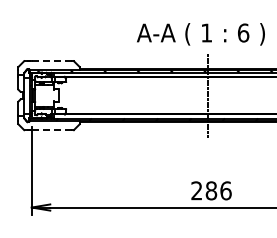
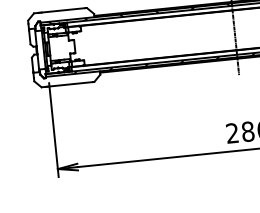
line: (51, 61) -> (63, 10), dashed -> solid
line: (52, 130) -> (71, 84), dashed -> solid

